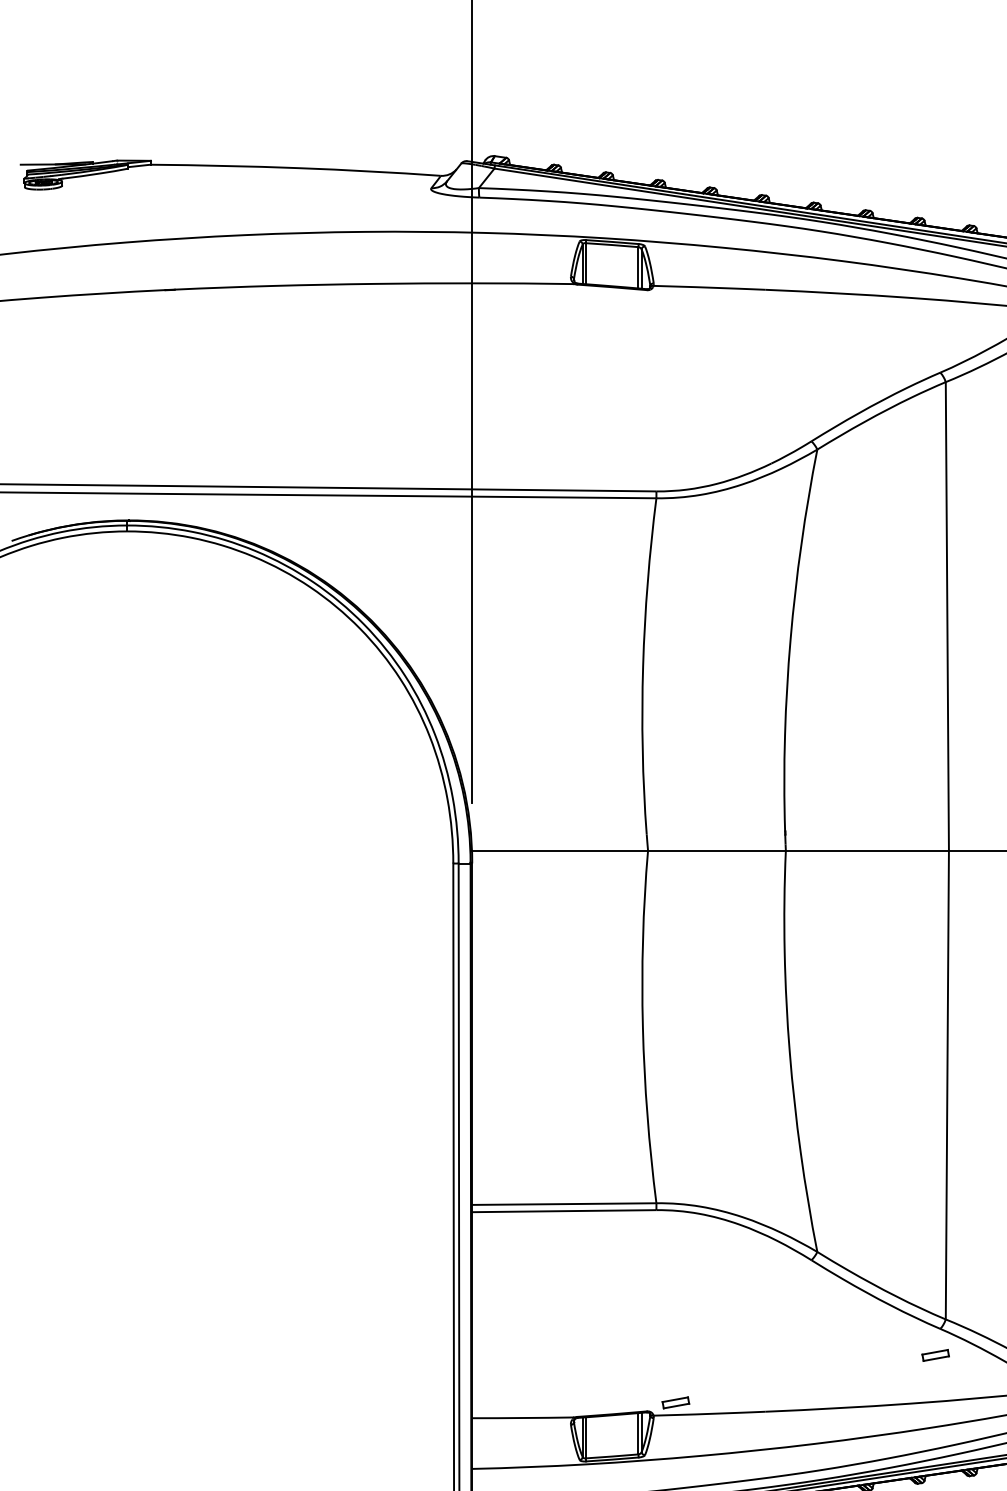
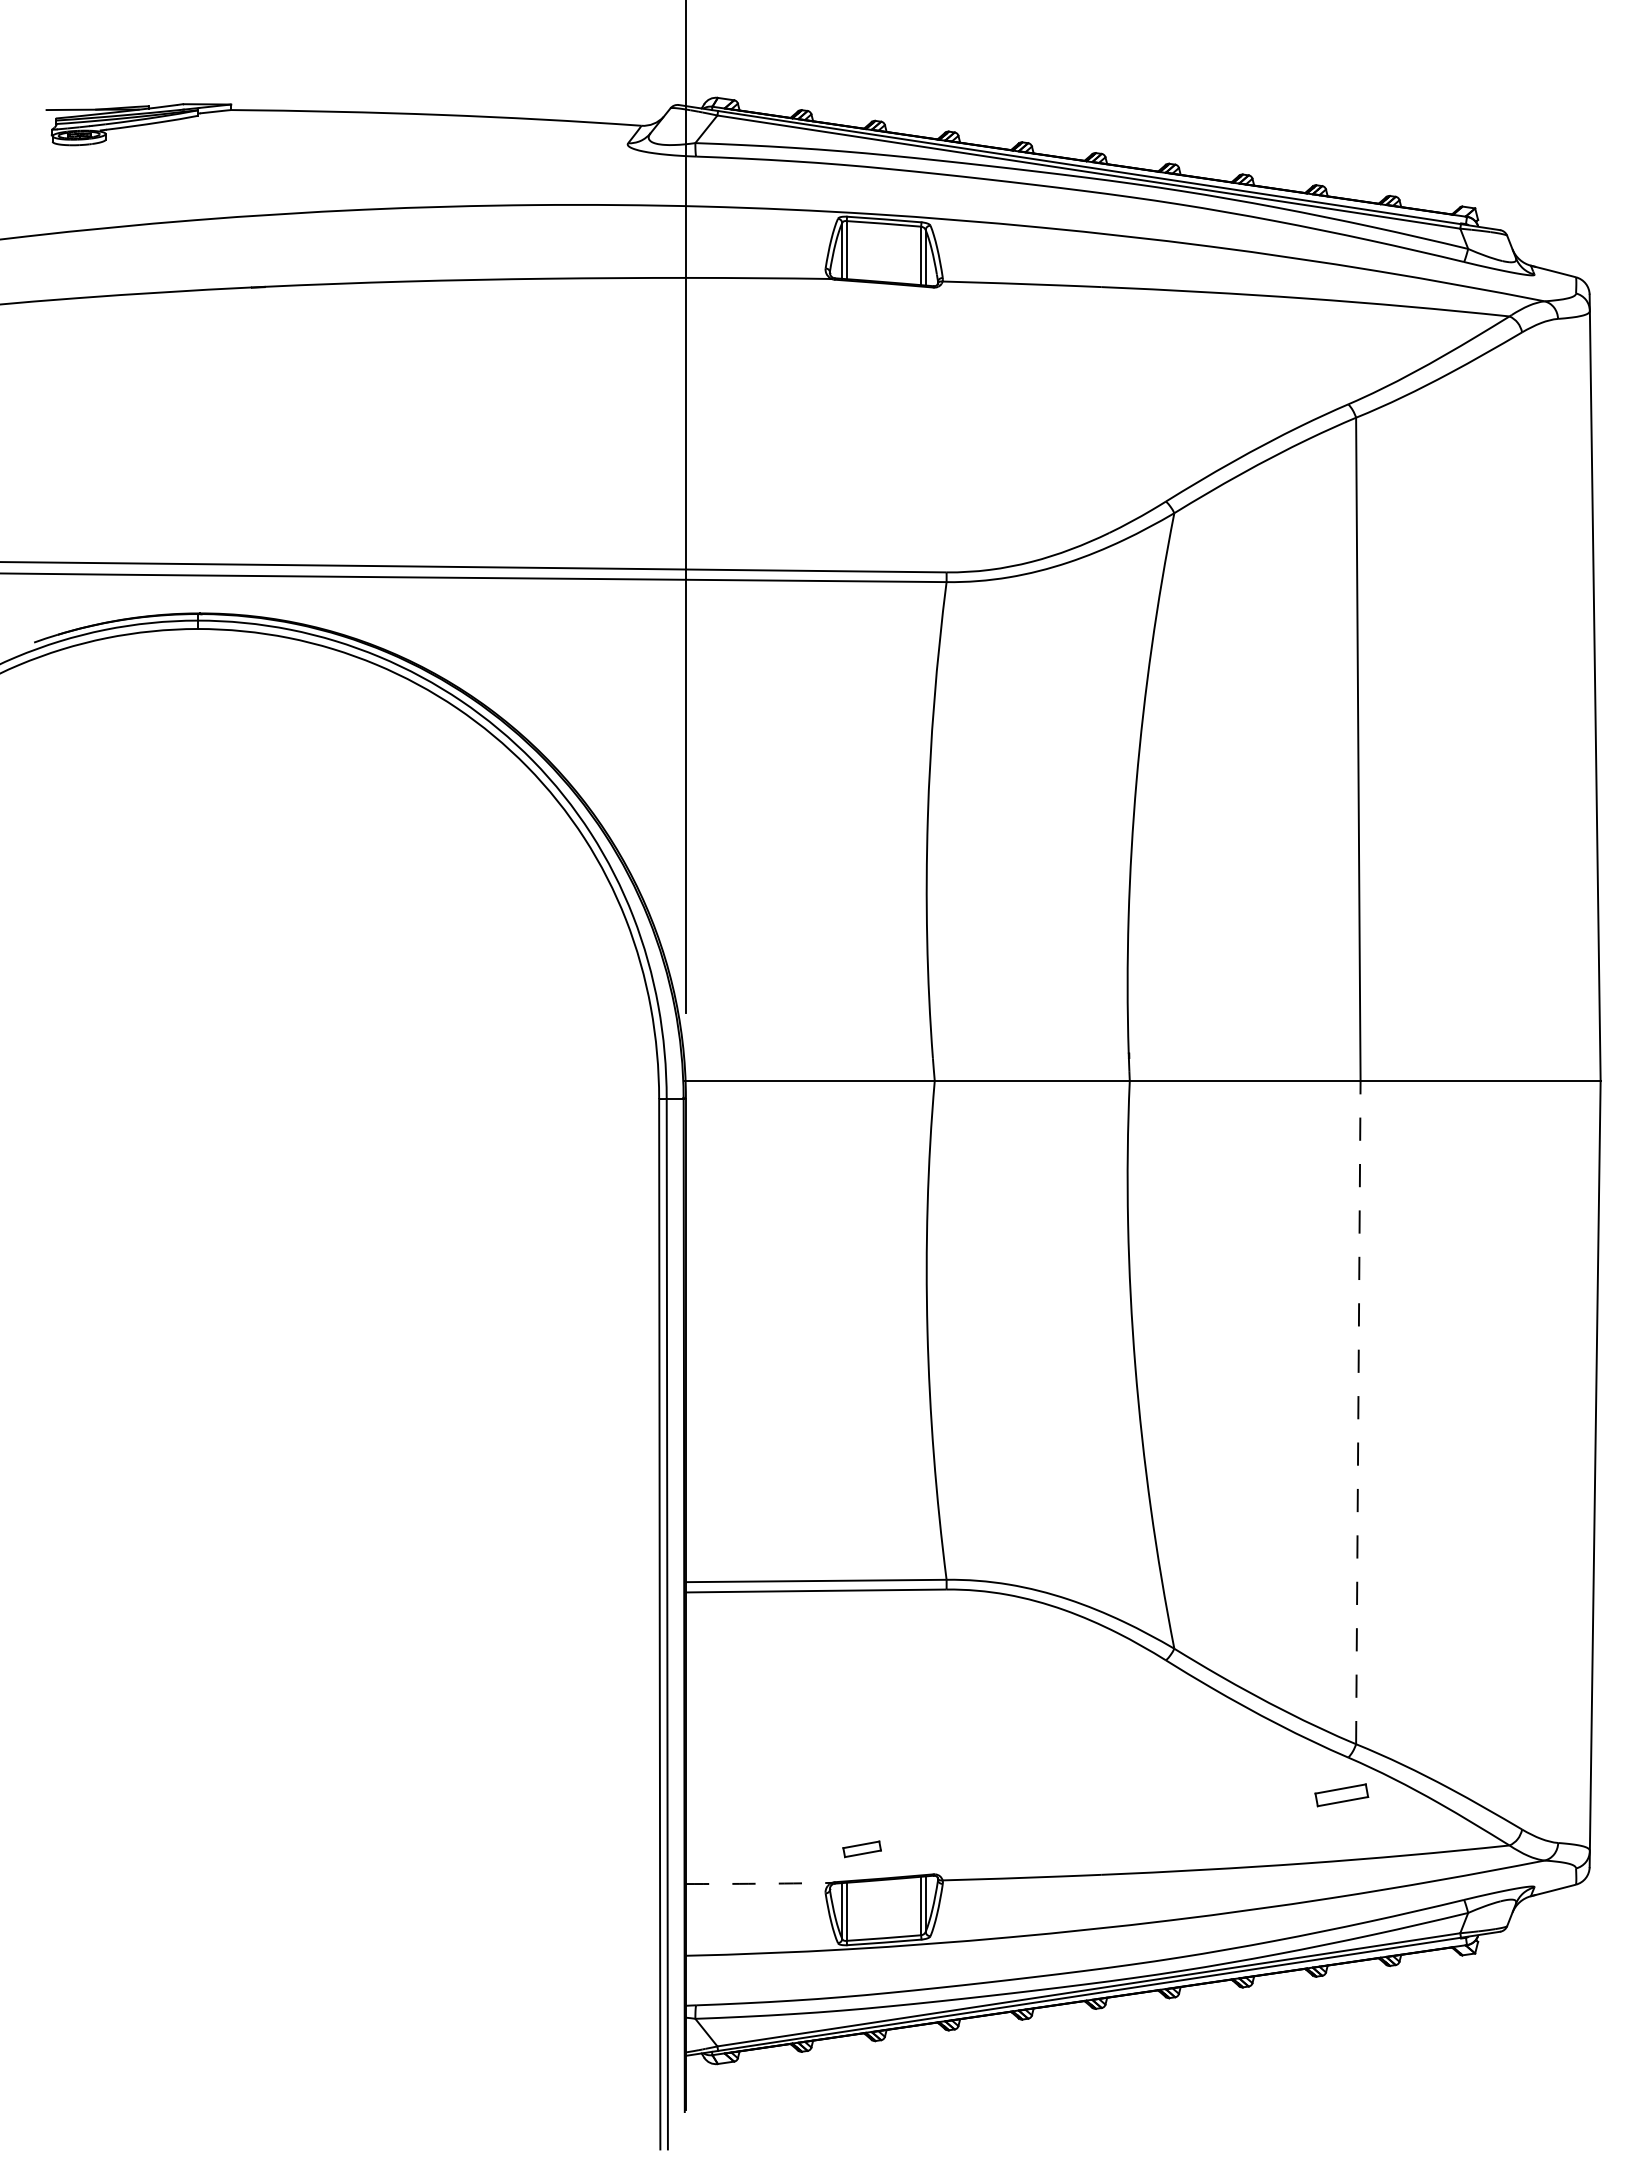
line: (947, 1085) -> (1358, 1412), solid -> dashed
part: (935, 1354) -> (1341, 1794), size x1.4
part: (675, 1403) -> (861, 1849), moved
arc: (522, 1417) -> (757, 1883), solid -> dashed

